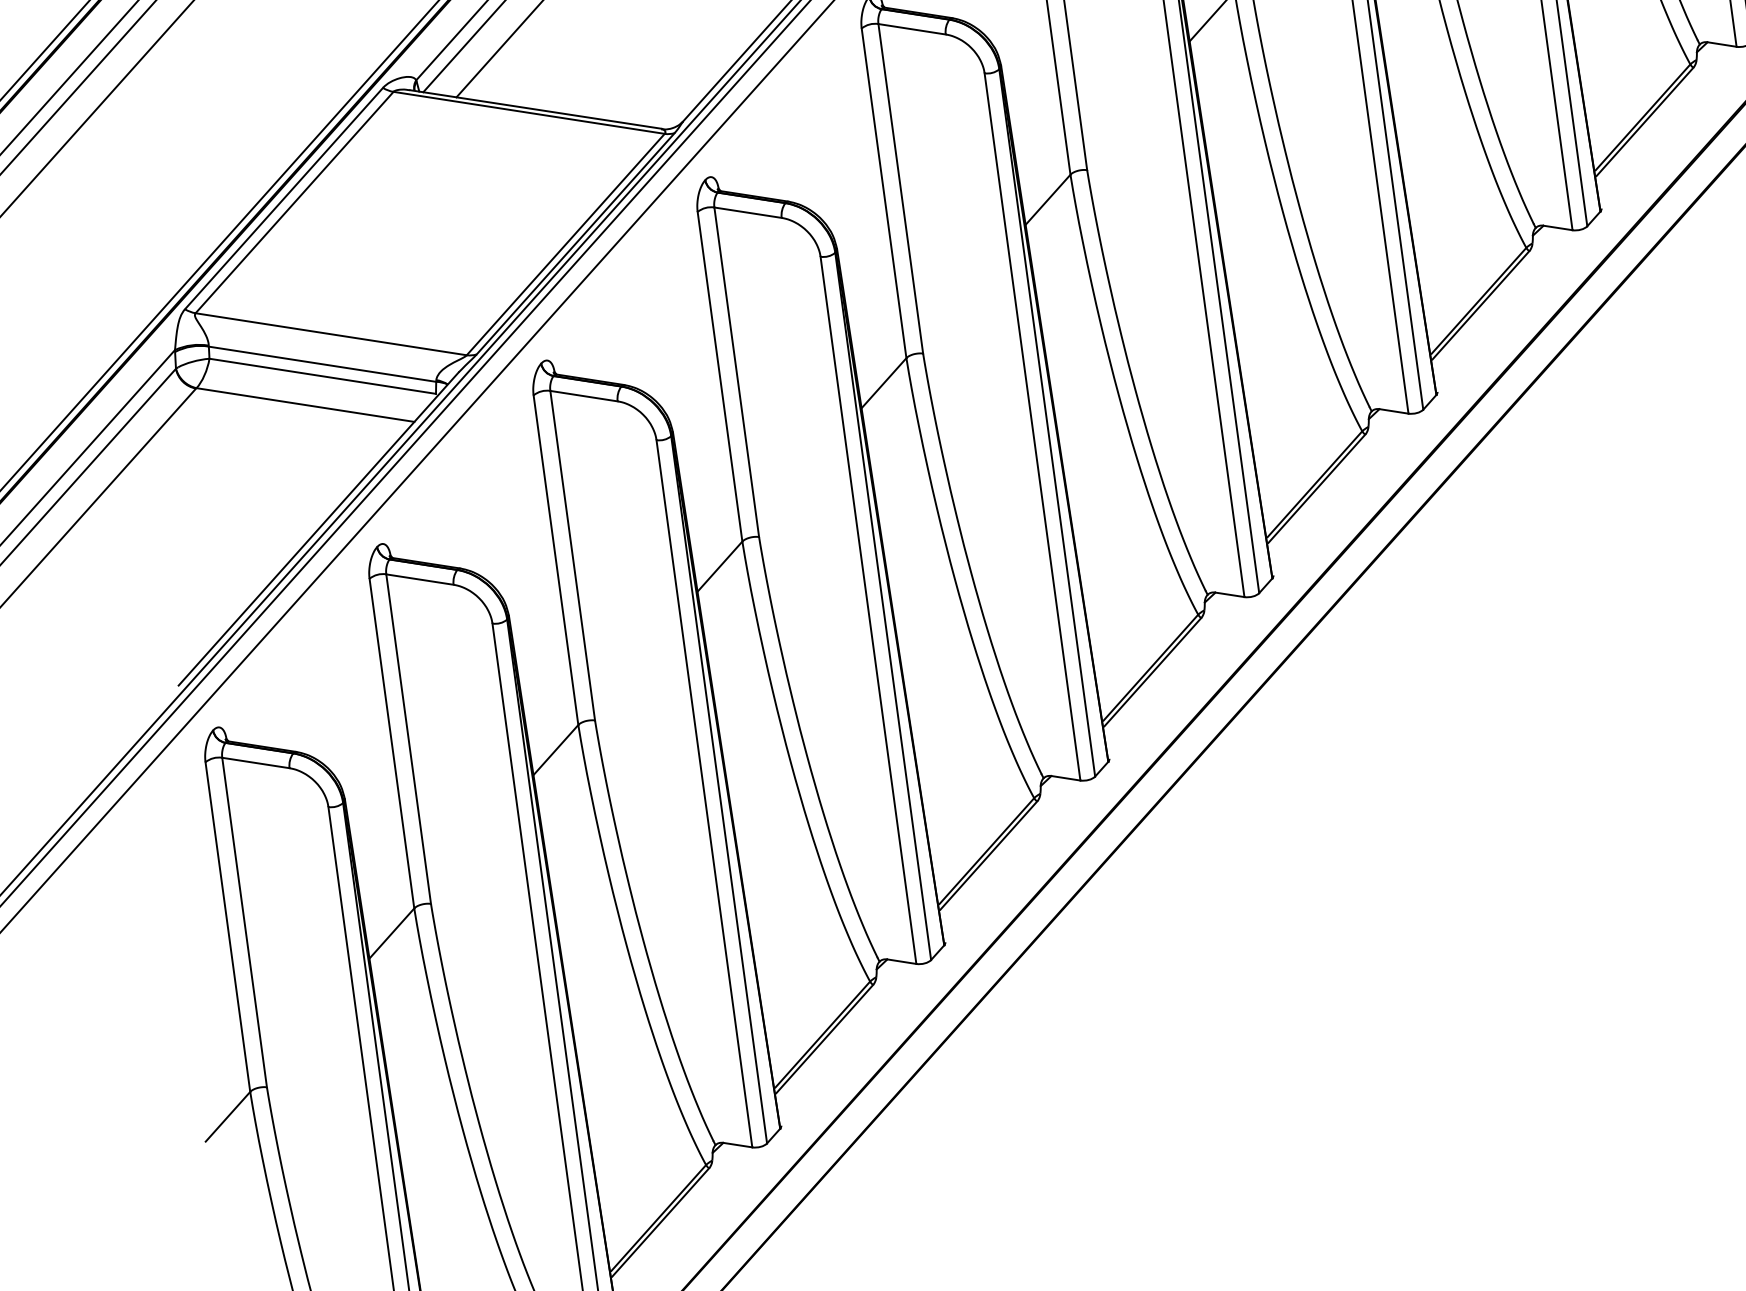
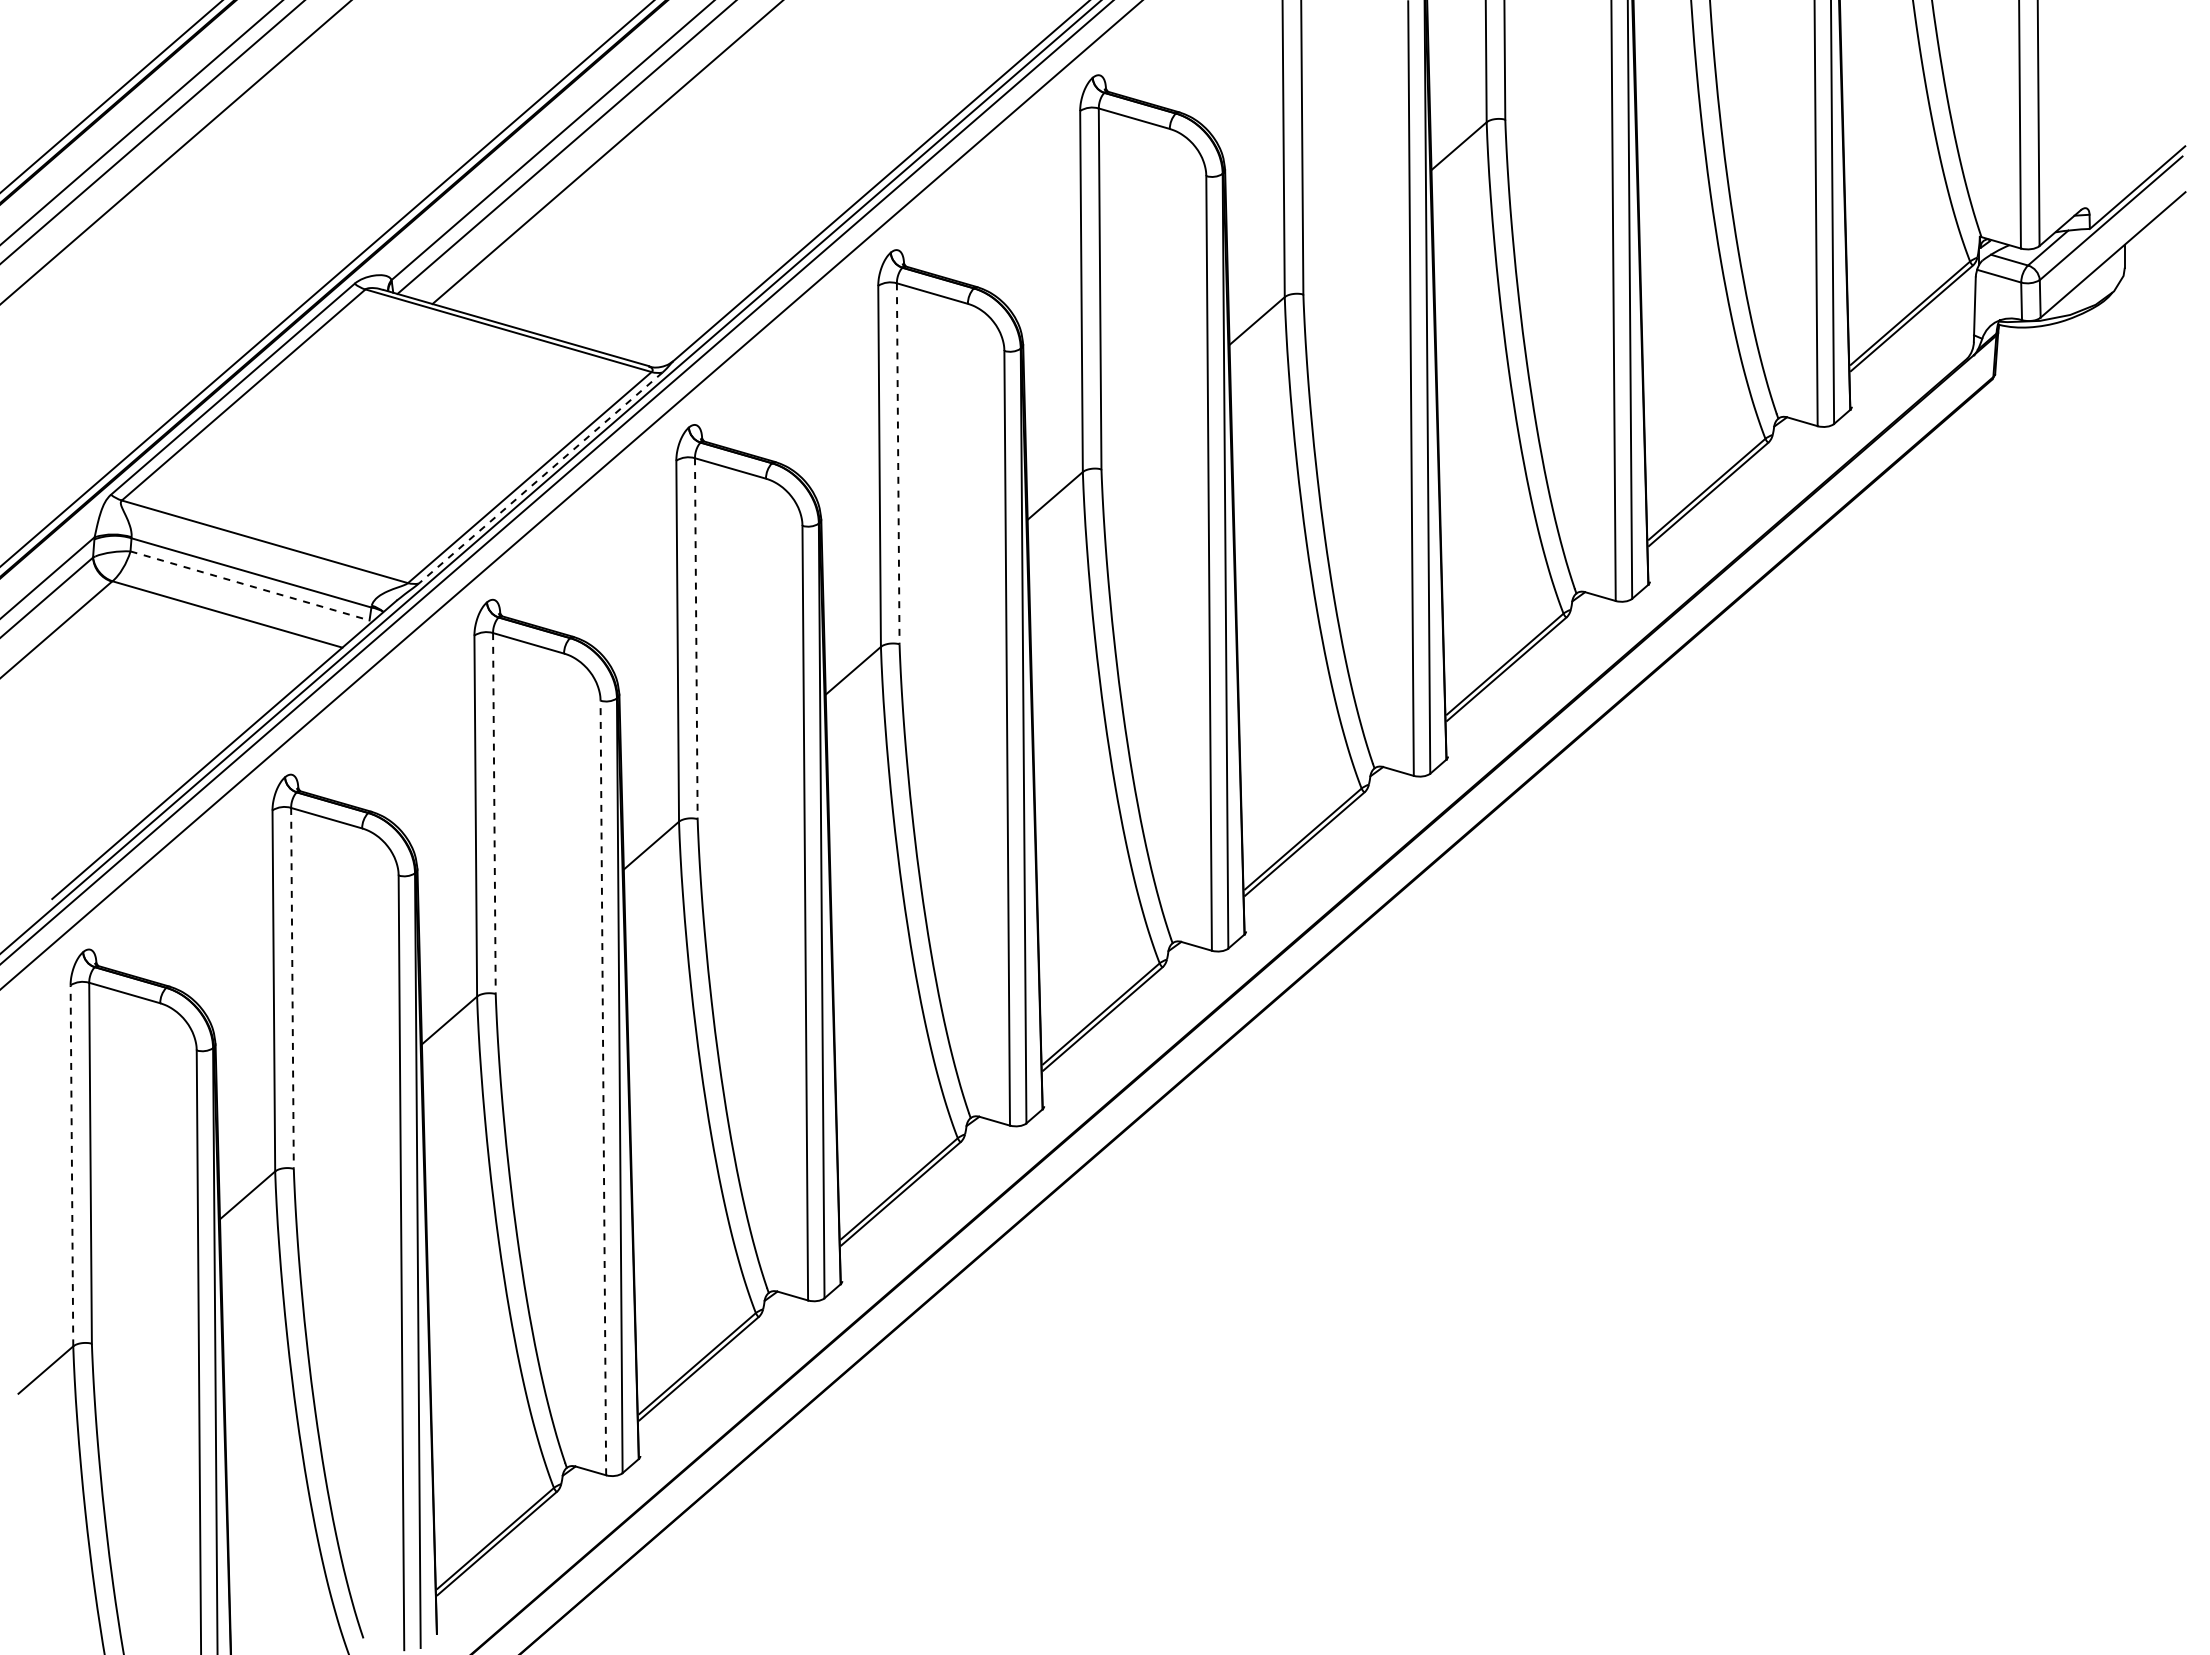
line: (901, 189) -> (898, 464), solid -> dashed
line: (575, 244) -> (540, 478), solid -> dashed
line: (737, 373) -> (696, 639), solid -> dashed
line: (323, 376) -> (250, 586), solid -> dashed
line: (572, 556) -> (494, 814), solid -> dashed
line: (408, 739) -> (292, 988), solid -> dashed
line: (704, 793) -> (603, 1087), solid -> dashed
line: (227, 926) -> (71, 1165), solid -> dashed

